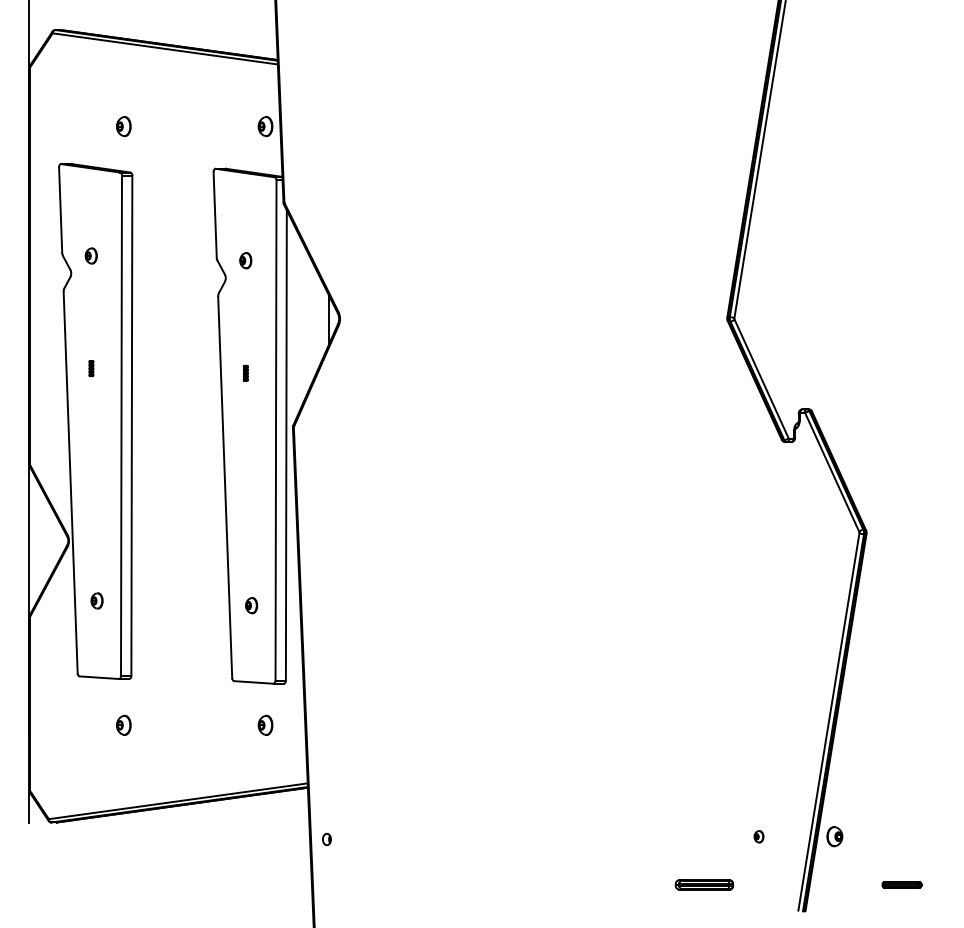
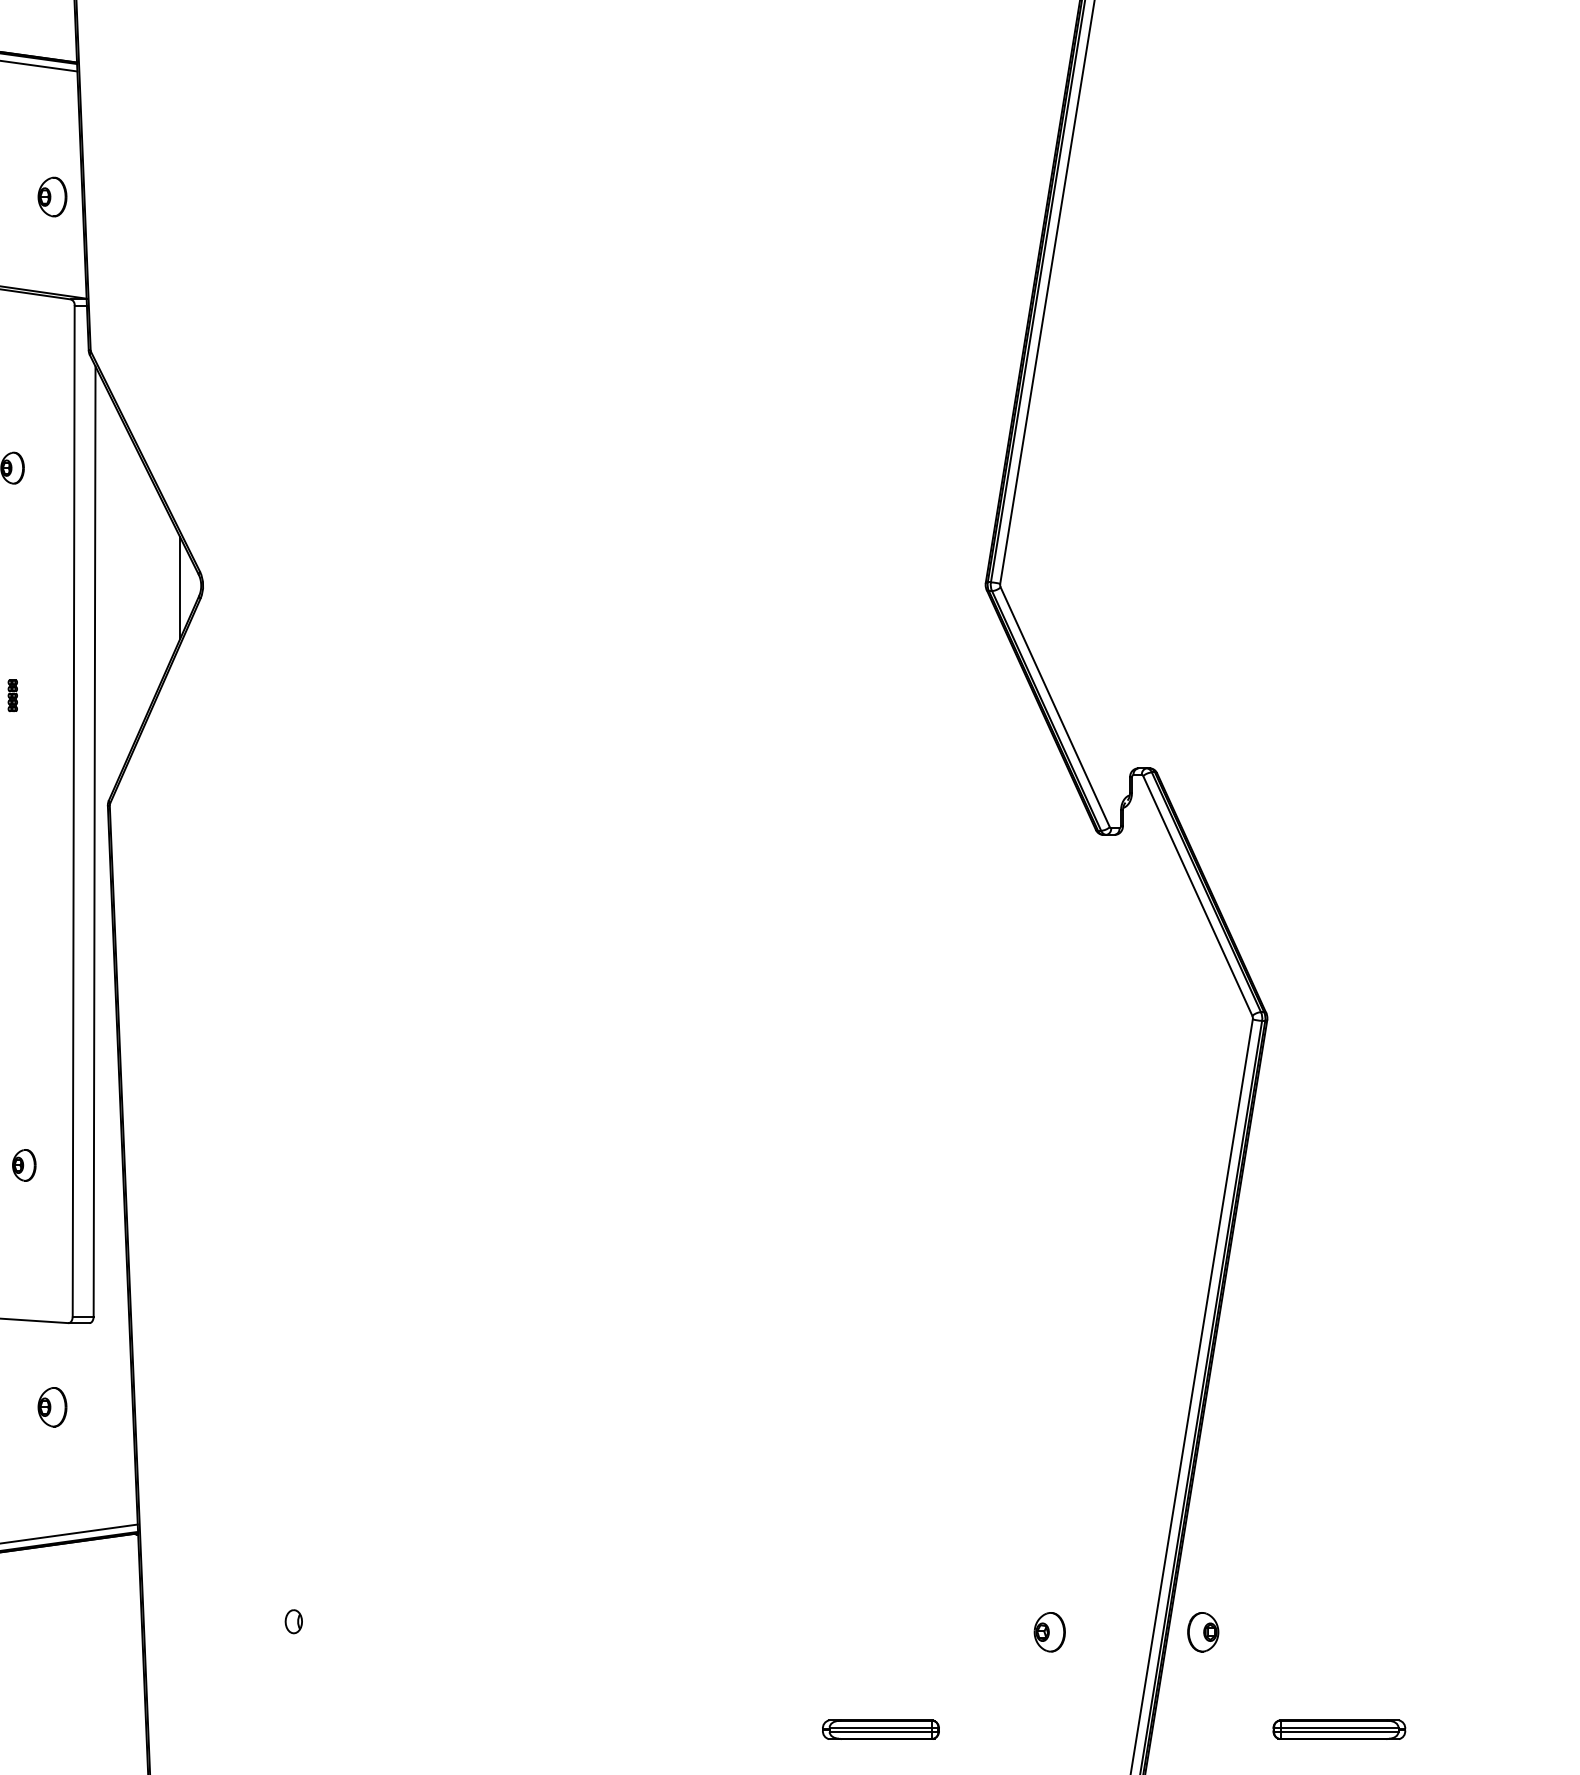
part: (758, 836) -> (1048, 1631), size x1.67
part: (326, 839) -> (292, 1621), moved
part: (703, 884) -> (879, 1728), moved
part: (901, 884) -> (1337, 1728), size x1.67

